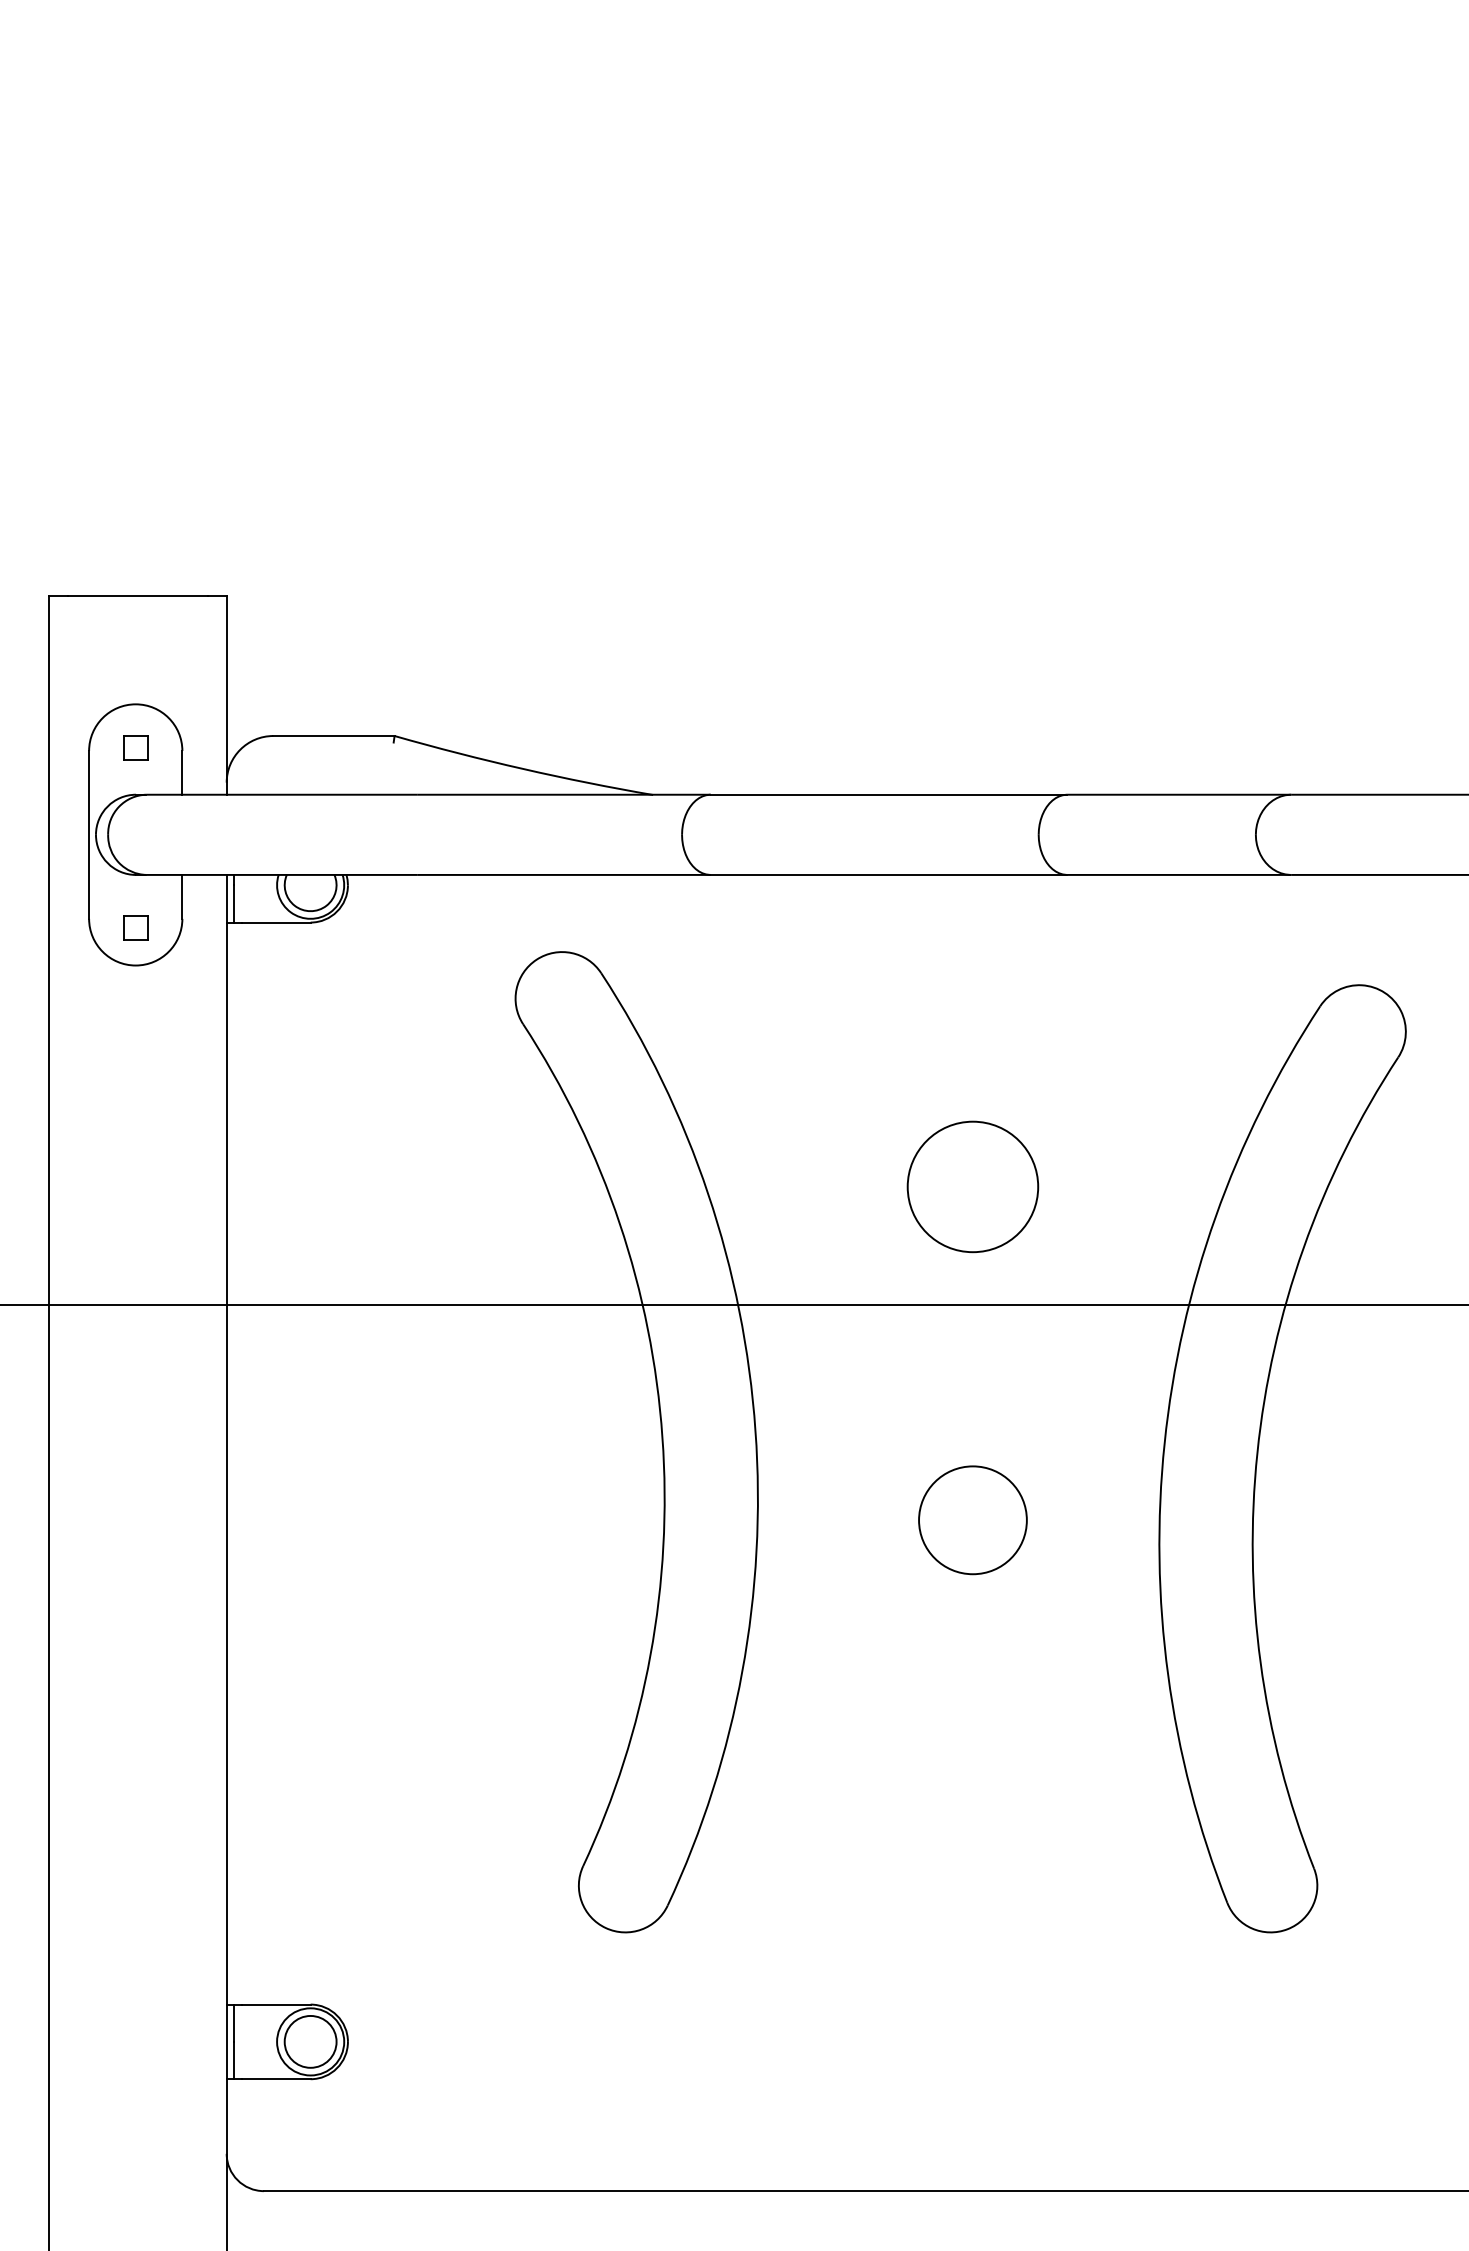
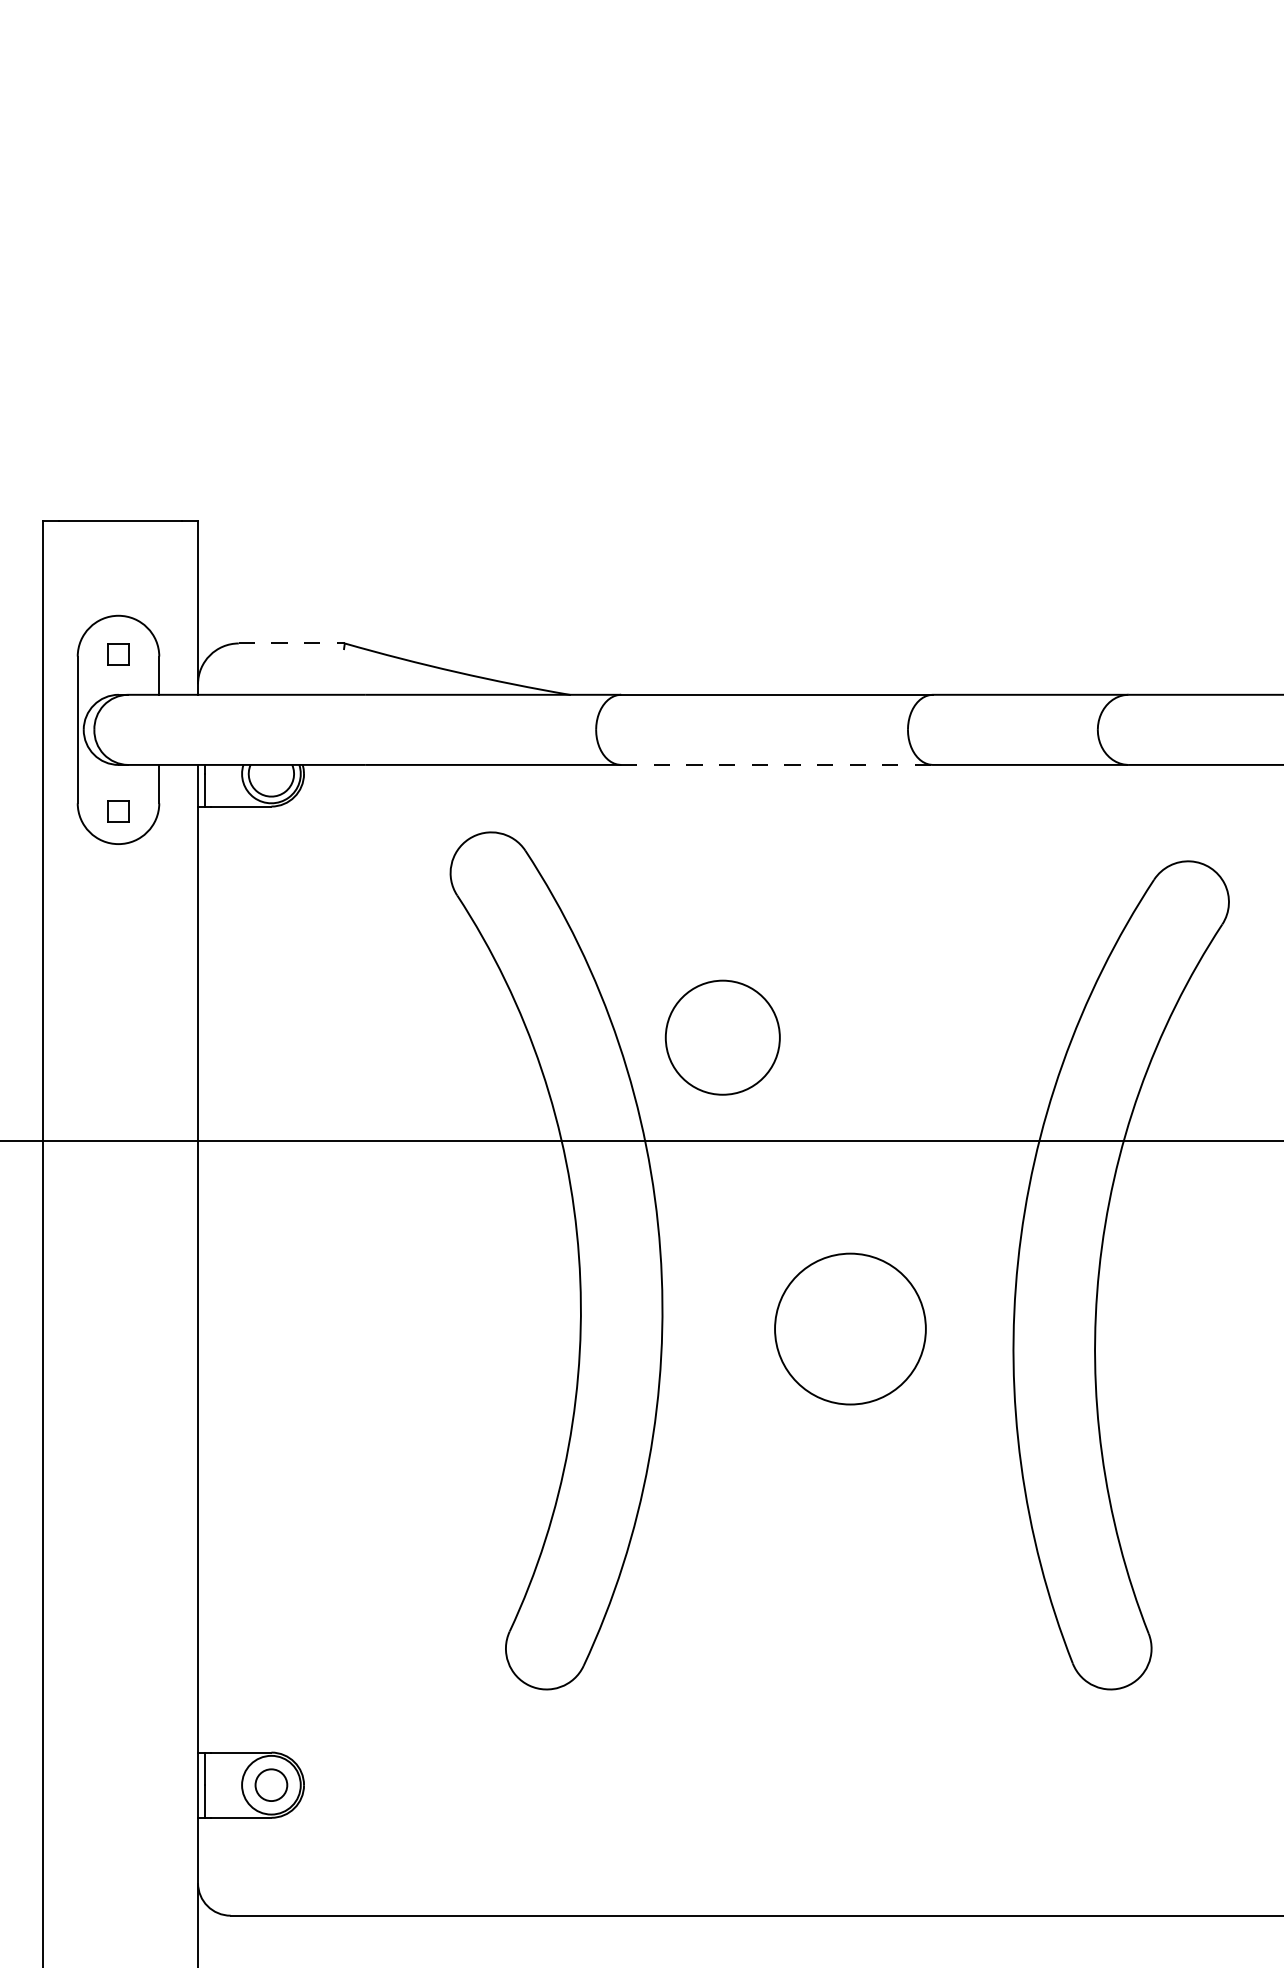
line: (333, 736) -> (291, 643), solid -> dashed
line: (889, 874) -> (777, 764), solid -> dashed
circle: (972, 1186) -> (722, 1037), moved
circle: (972, 1520) -> (850, 1329), size x1.6
circle: (310, 2041) -> (271, 1784), size x0.7

